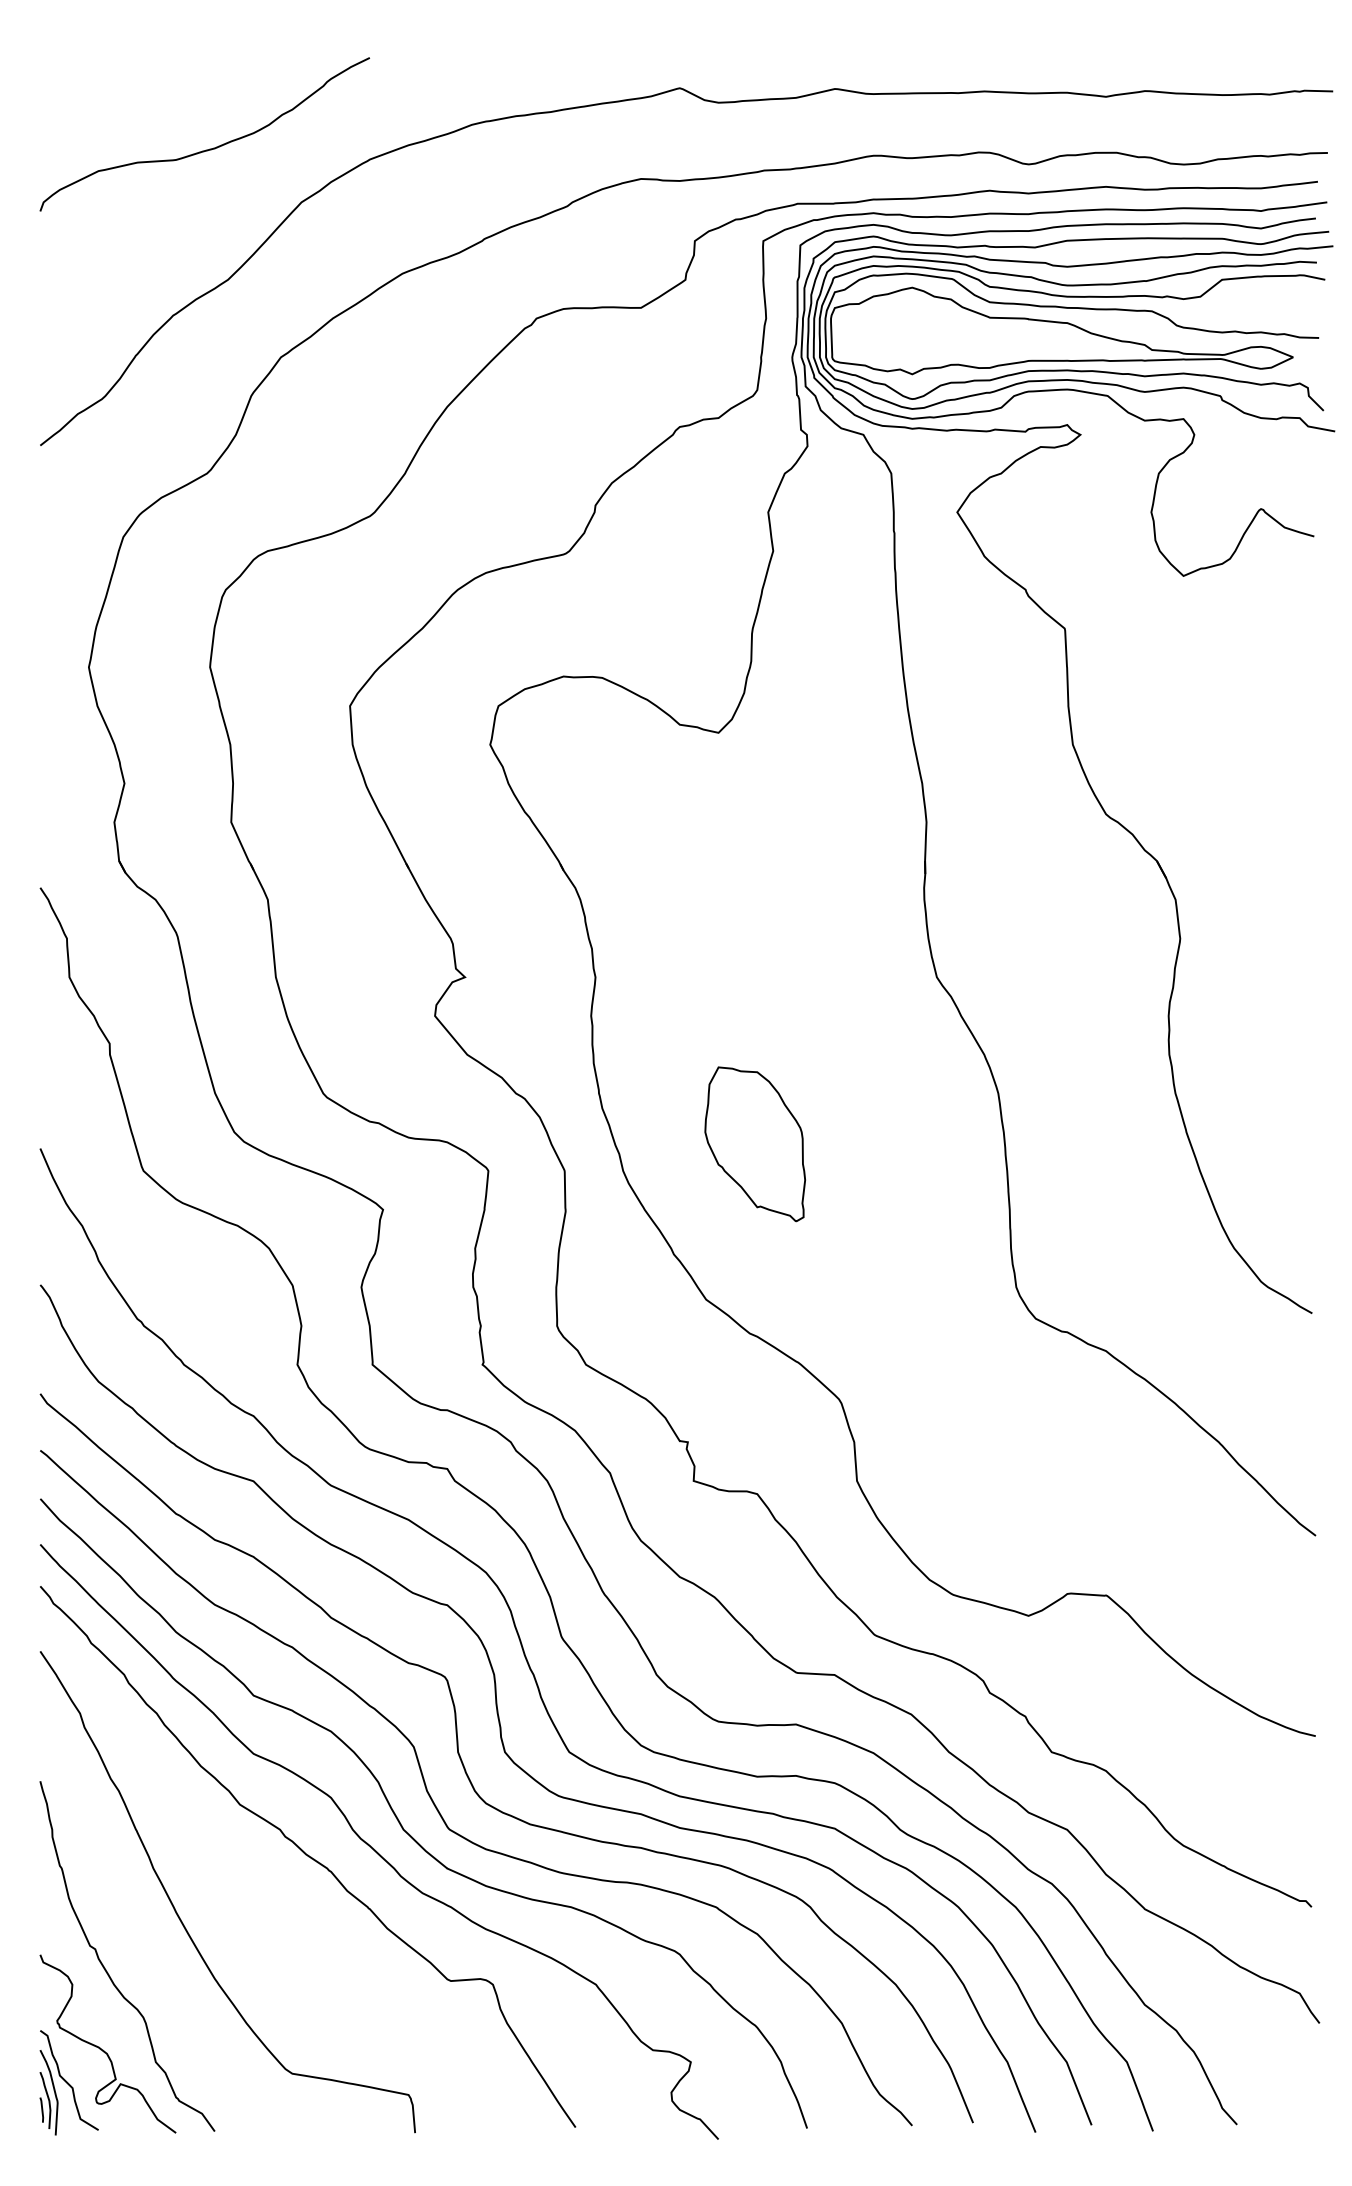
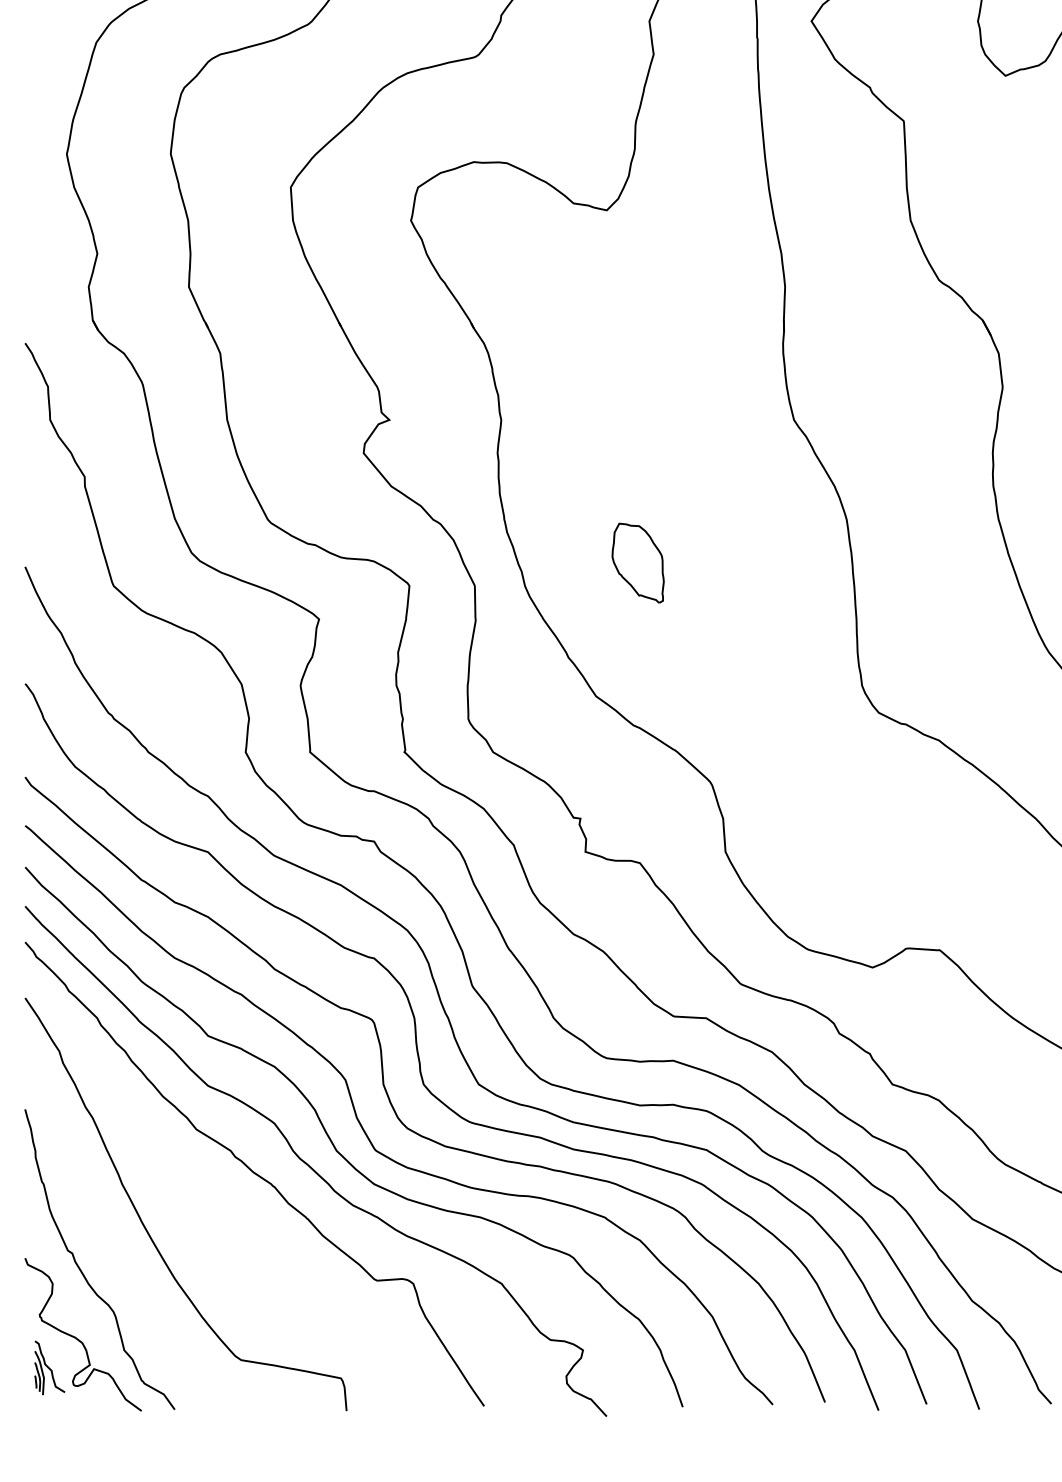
part: (754, 1144) -> (637, 563), size x0.6
part: (68, 2082) -> (49, 1367), size x0.6

